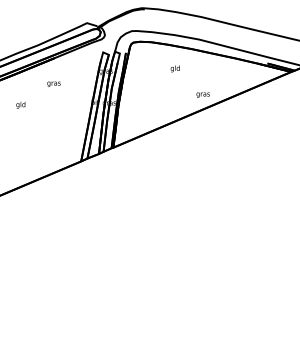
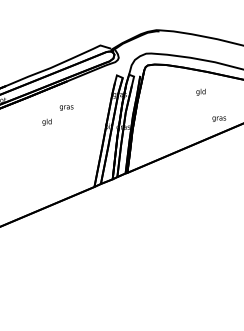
text: (174, 68) -> (200, 91), moved
text: (20, 105) -> (46, 122), moved

